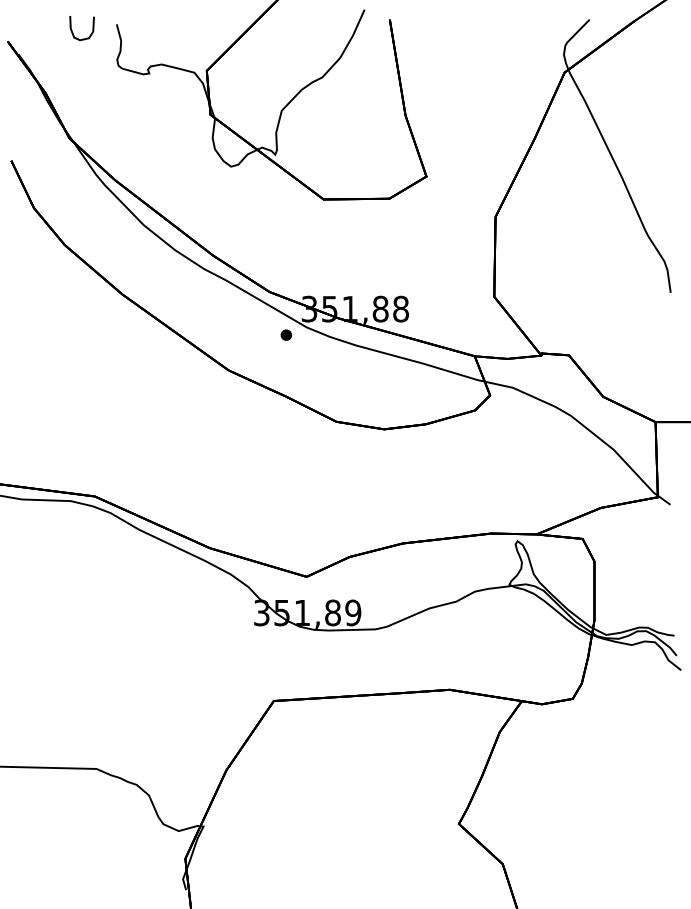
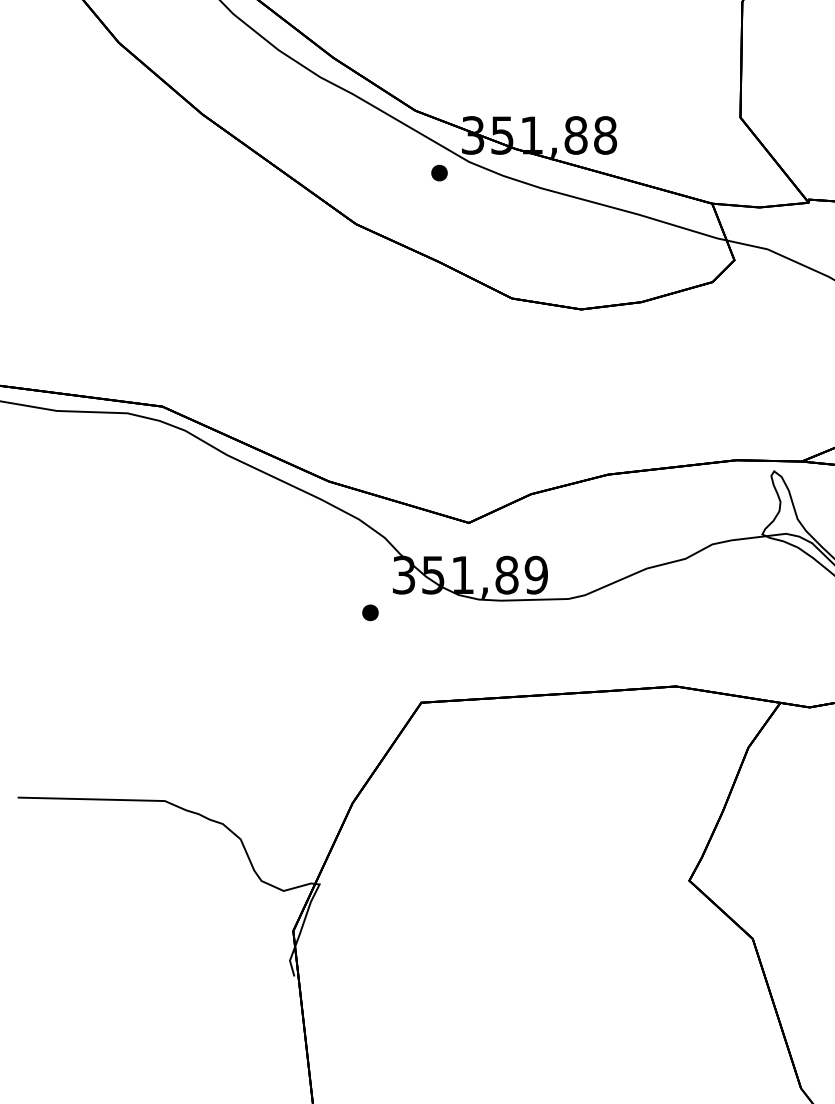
part: (238, 638) -> (370, 612), added

